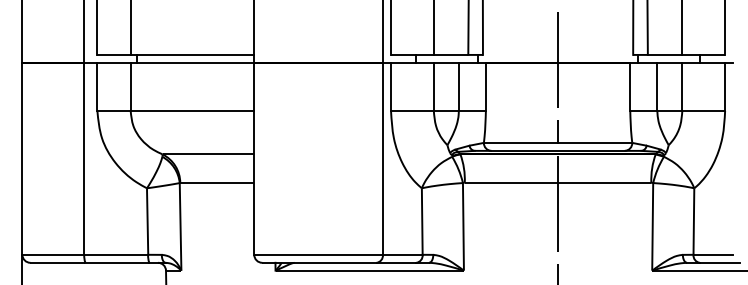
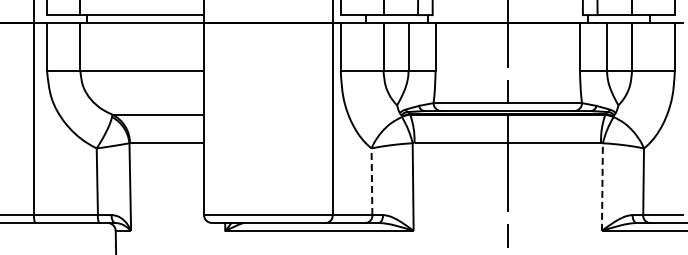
line: (422, 222) -> (372, 182), solid -> dashed
line: (652, 226) -> (602, 186), solid -> dashed

